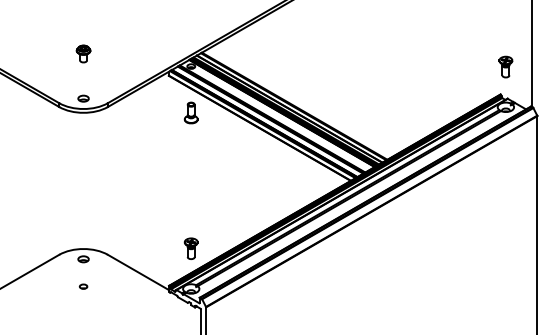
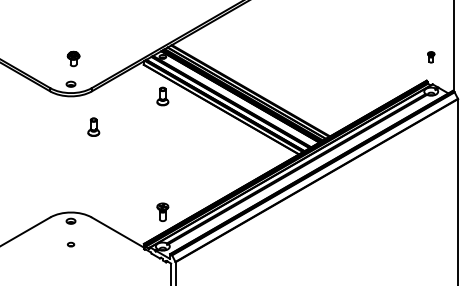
part: (83, 53) -> (73, 58), moved
part: (505, 66) -> (430, 56), size x0.6
part: (109, 148) -> (93, 126), added

